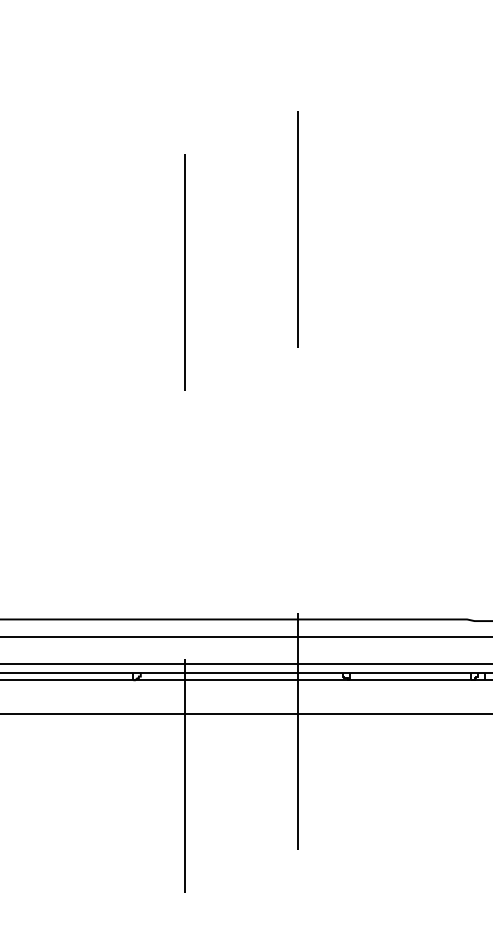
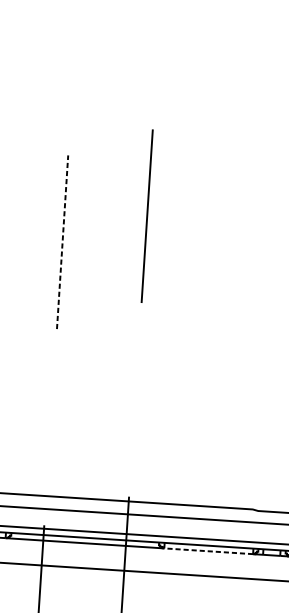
line: (184, 272) -> (62, 242), solid -> dashed
line: (410, 680) -> (208, 551), solid -> dashed

